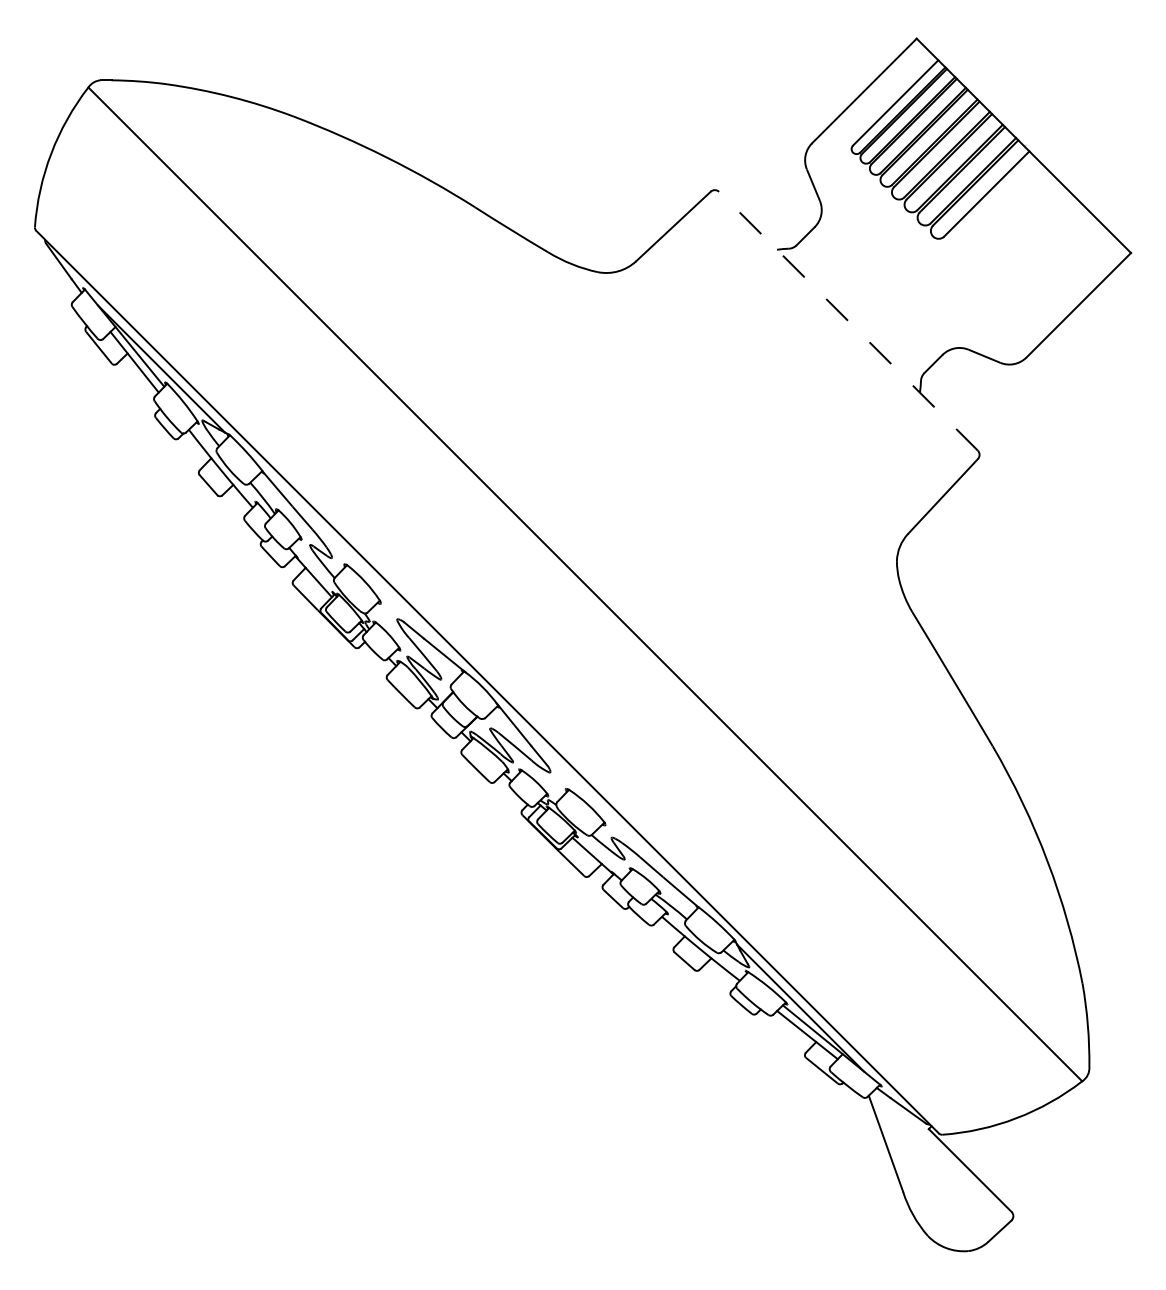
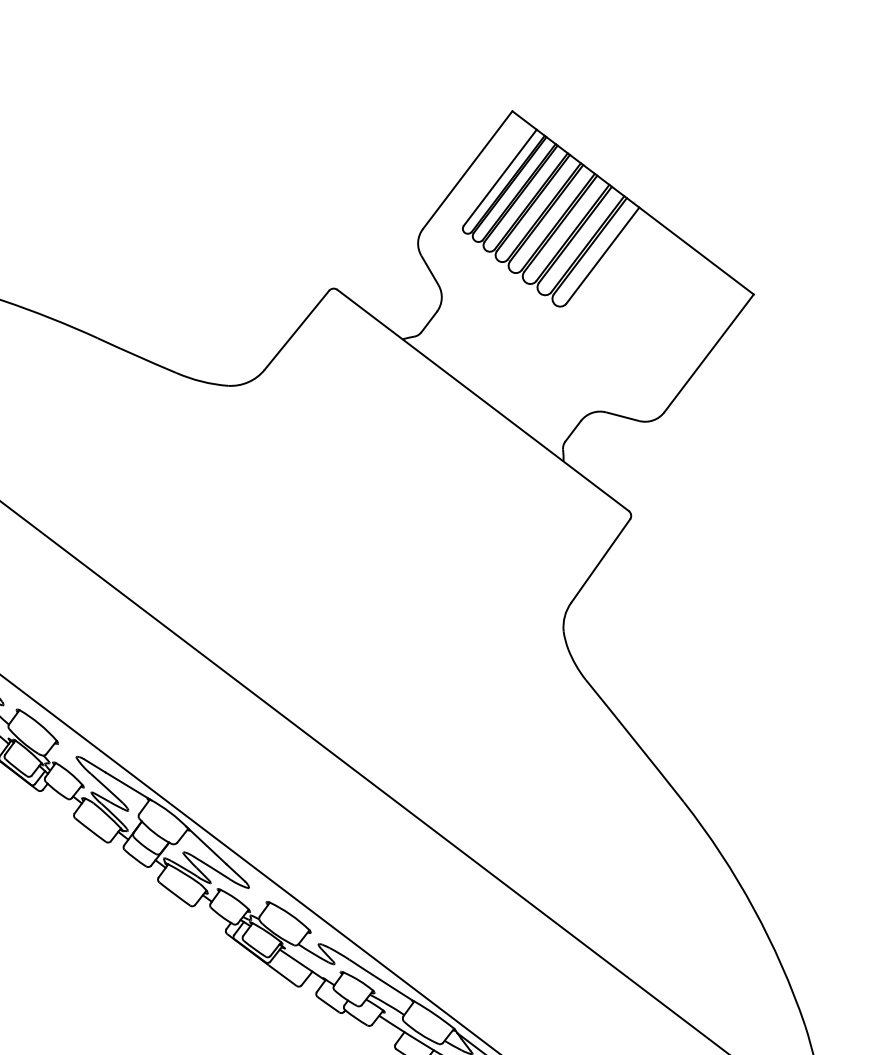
line: (848, 321) -> (483, 400), dashed -> solid

